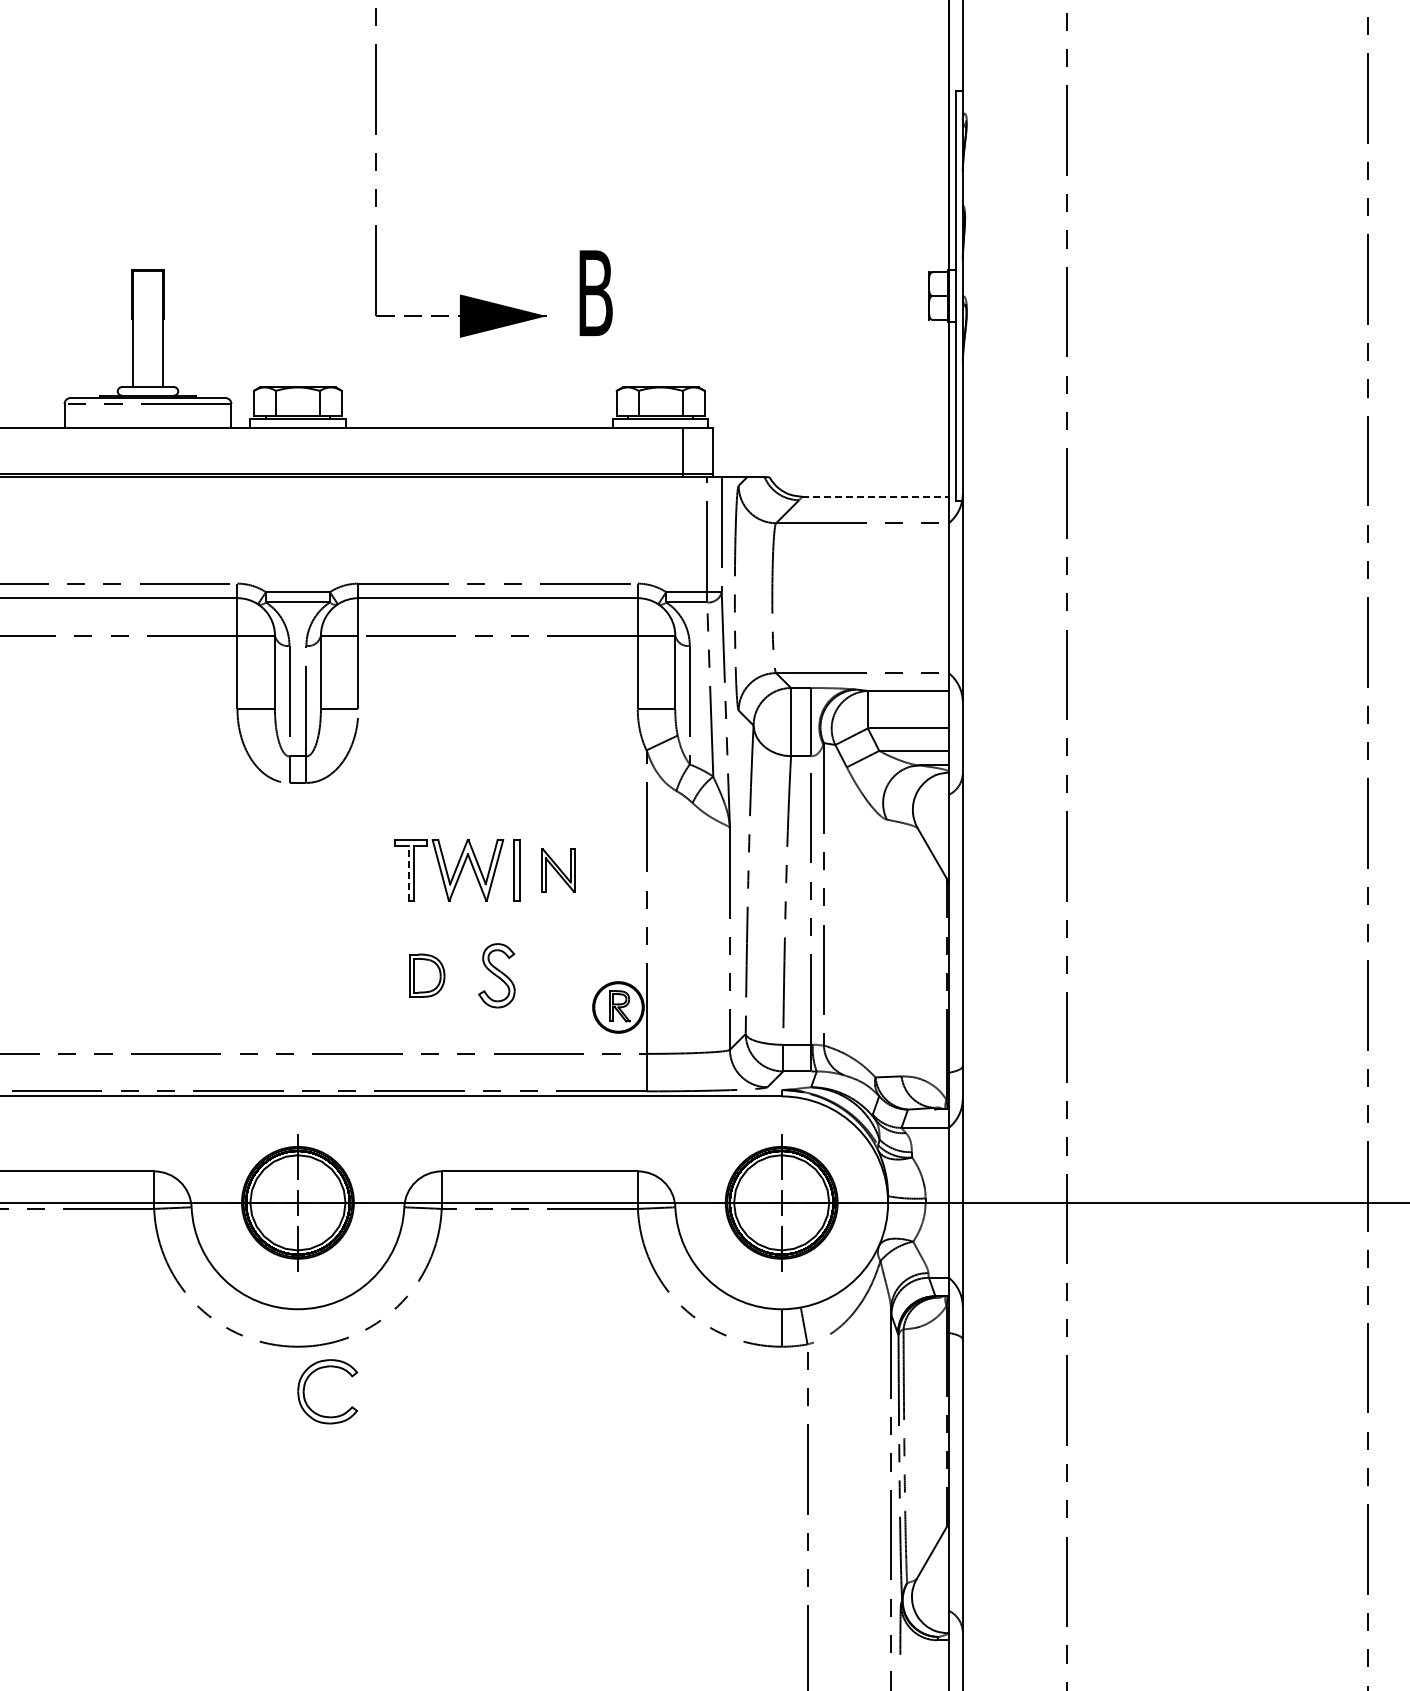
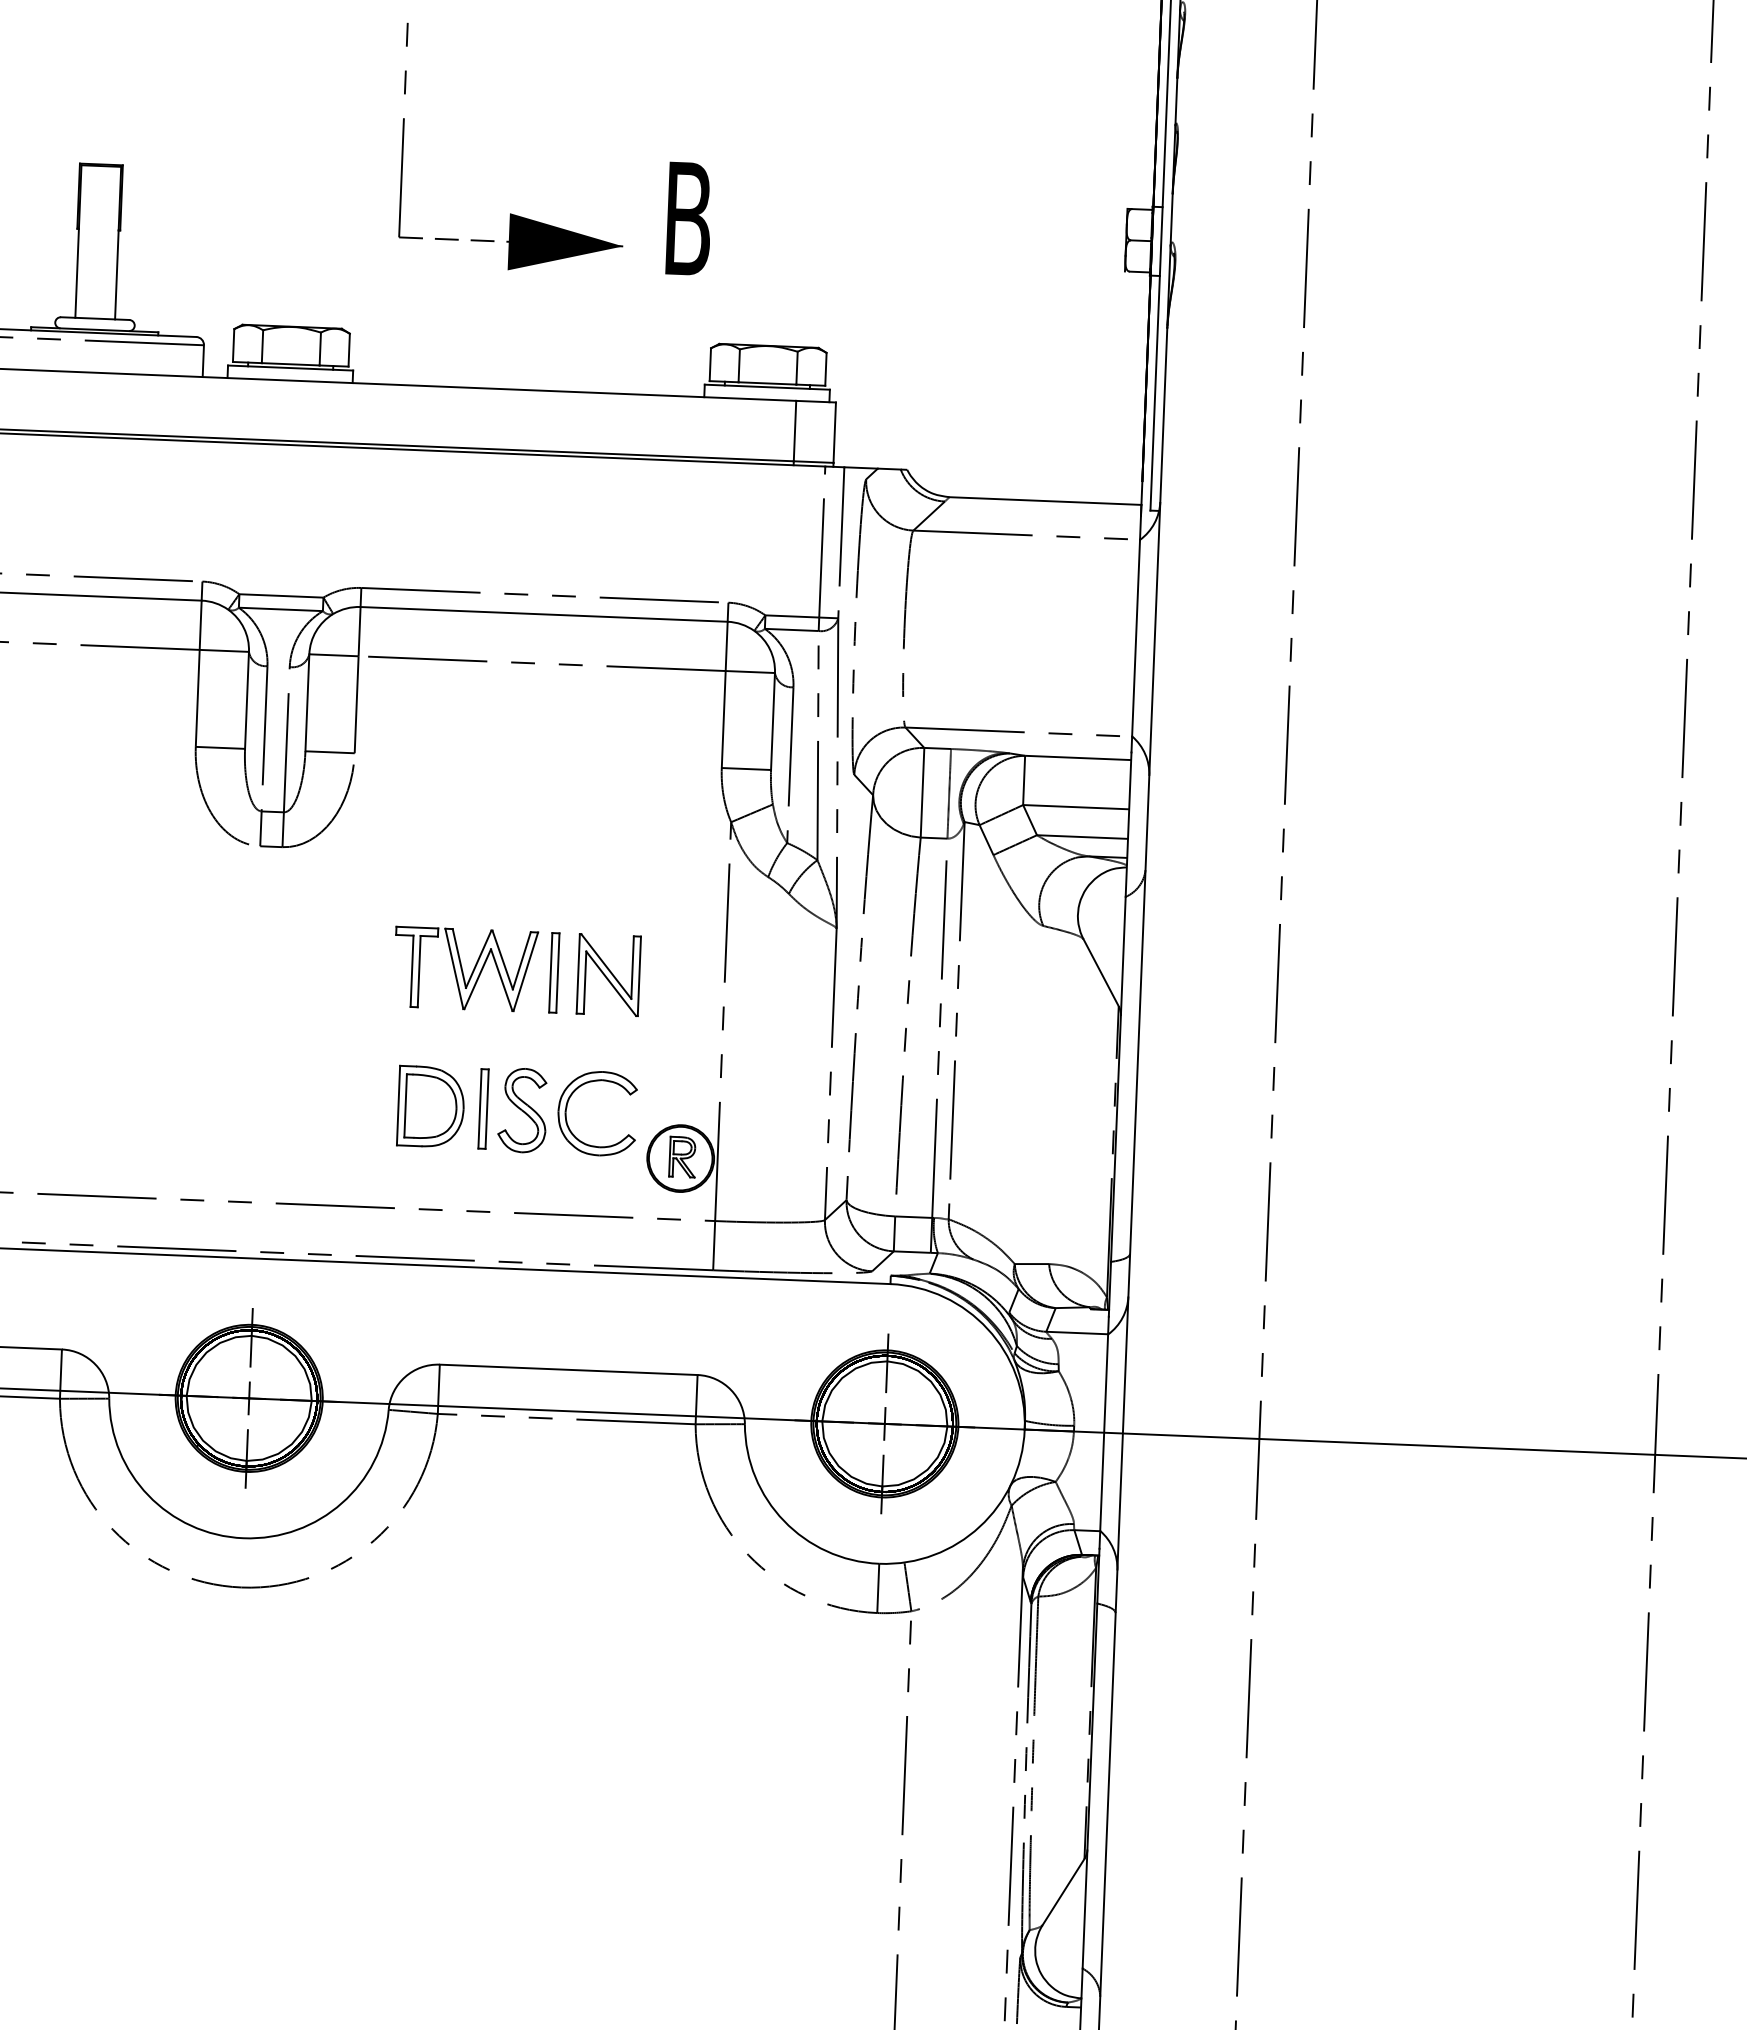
line: (876, 496) -> (1046, 500), dashed -> solid
part: (558, 870) -> (609, 975), size x1.43
line: (408, 872) -> (411, 970), dashed -> solid
part: (426, 975) -> (430, 1106), size x1.43
part: (466, 975) -> (482, 1108), added
part: (305, 1386) -> (568, 1105), moved

